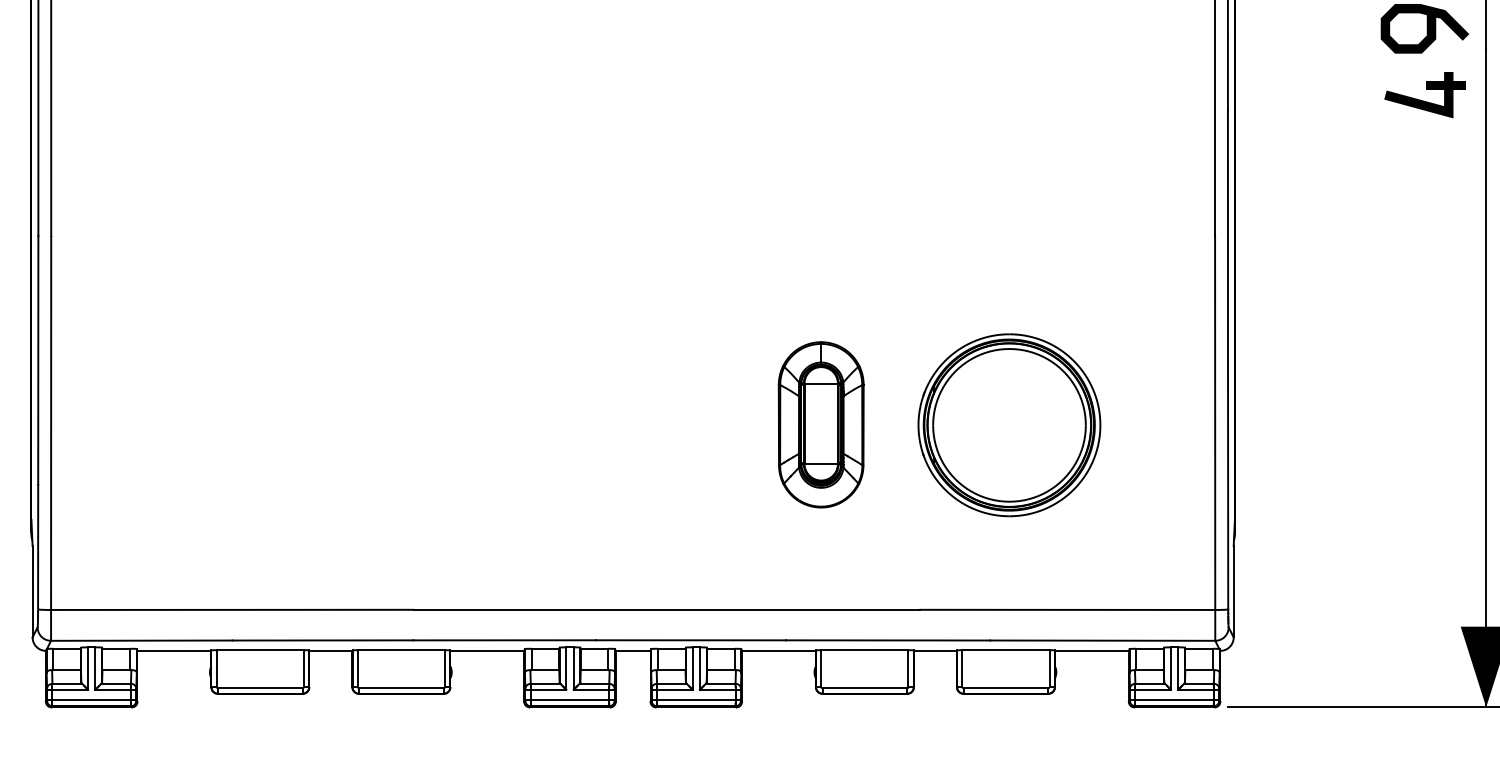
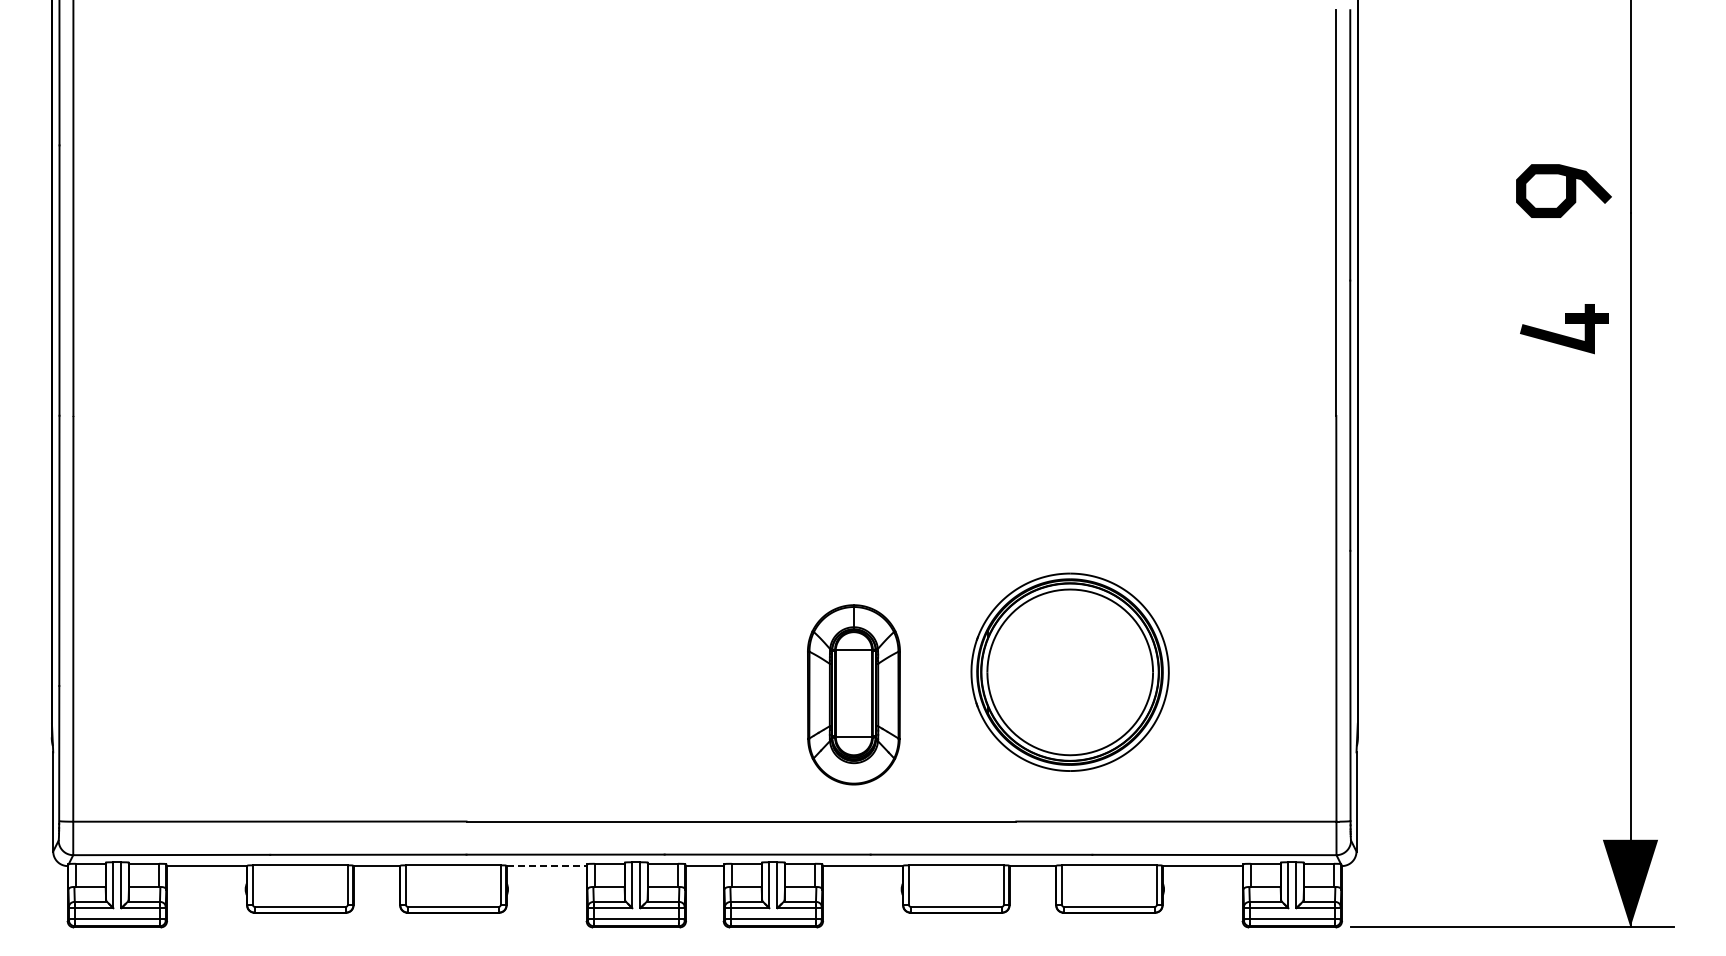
part: (1425, 95) -> (1564, 329), moved
part: (820, 424) -> (853, 694), moved
part: (1008, 424) -> (1069, 671), moved
line: (488, 651) -> (547, 866), solid -> dashed

